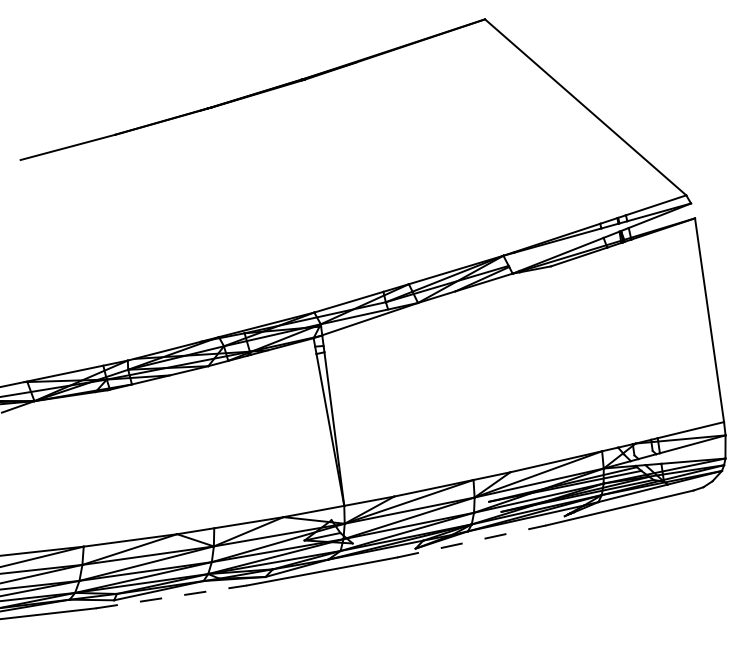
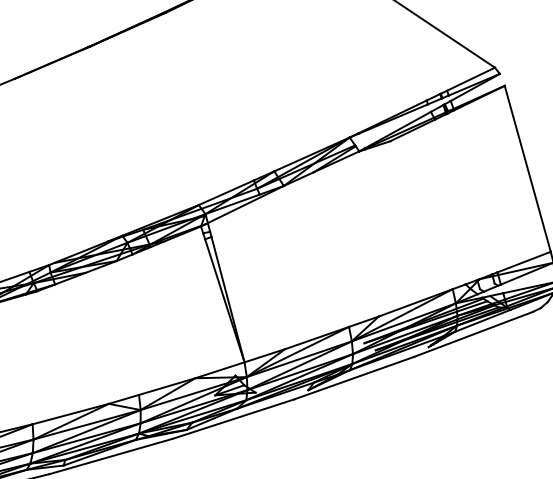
line: (472, 541) -> (354, 378), dashed -> solid
line: (171, 596) -> (110, 456), dashed -> solid

